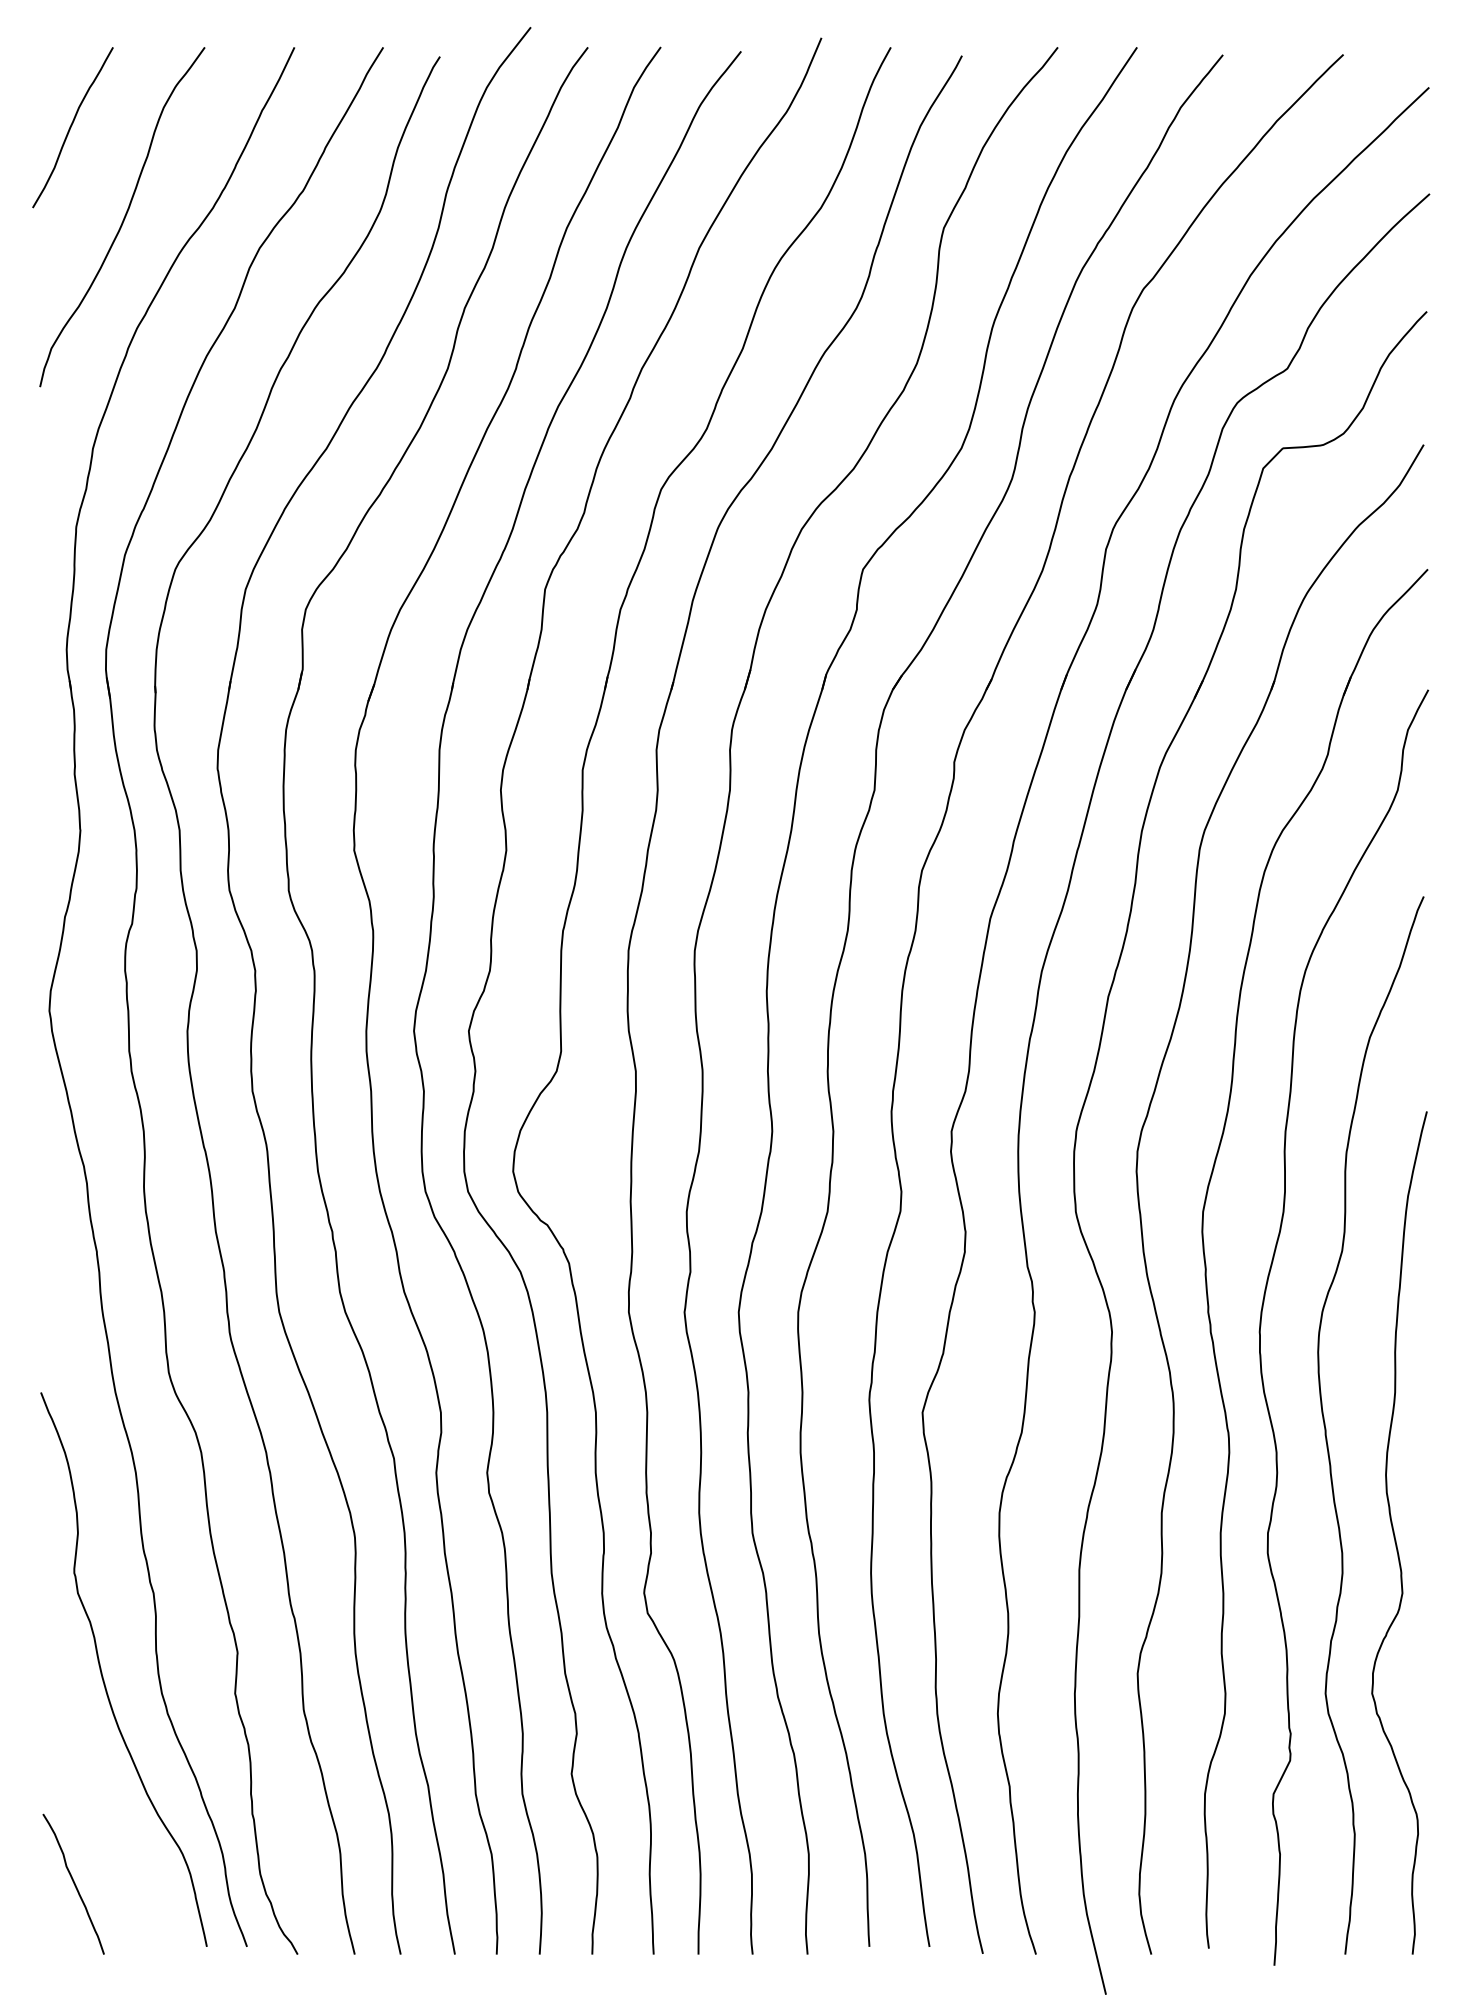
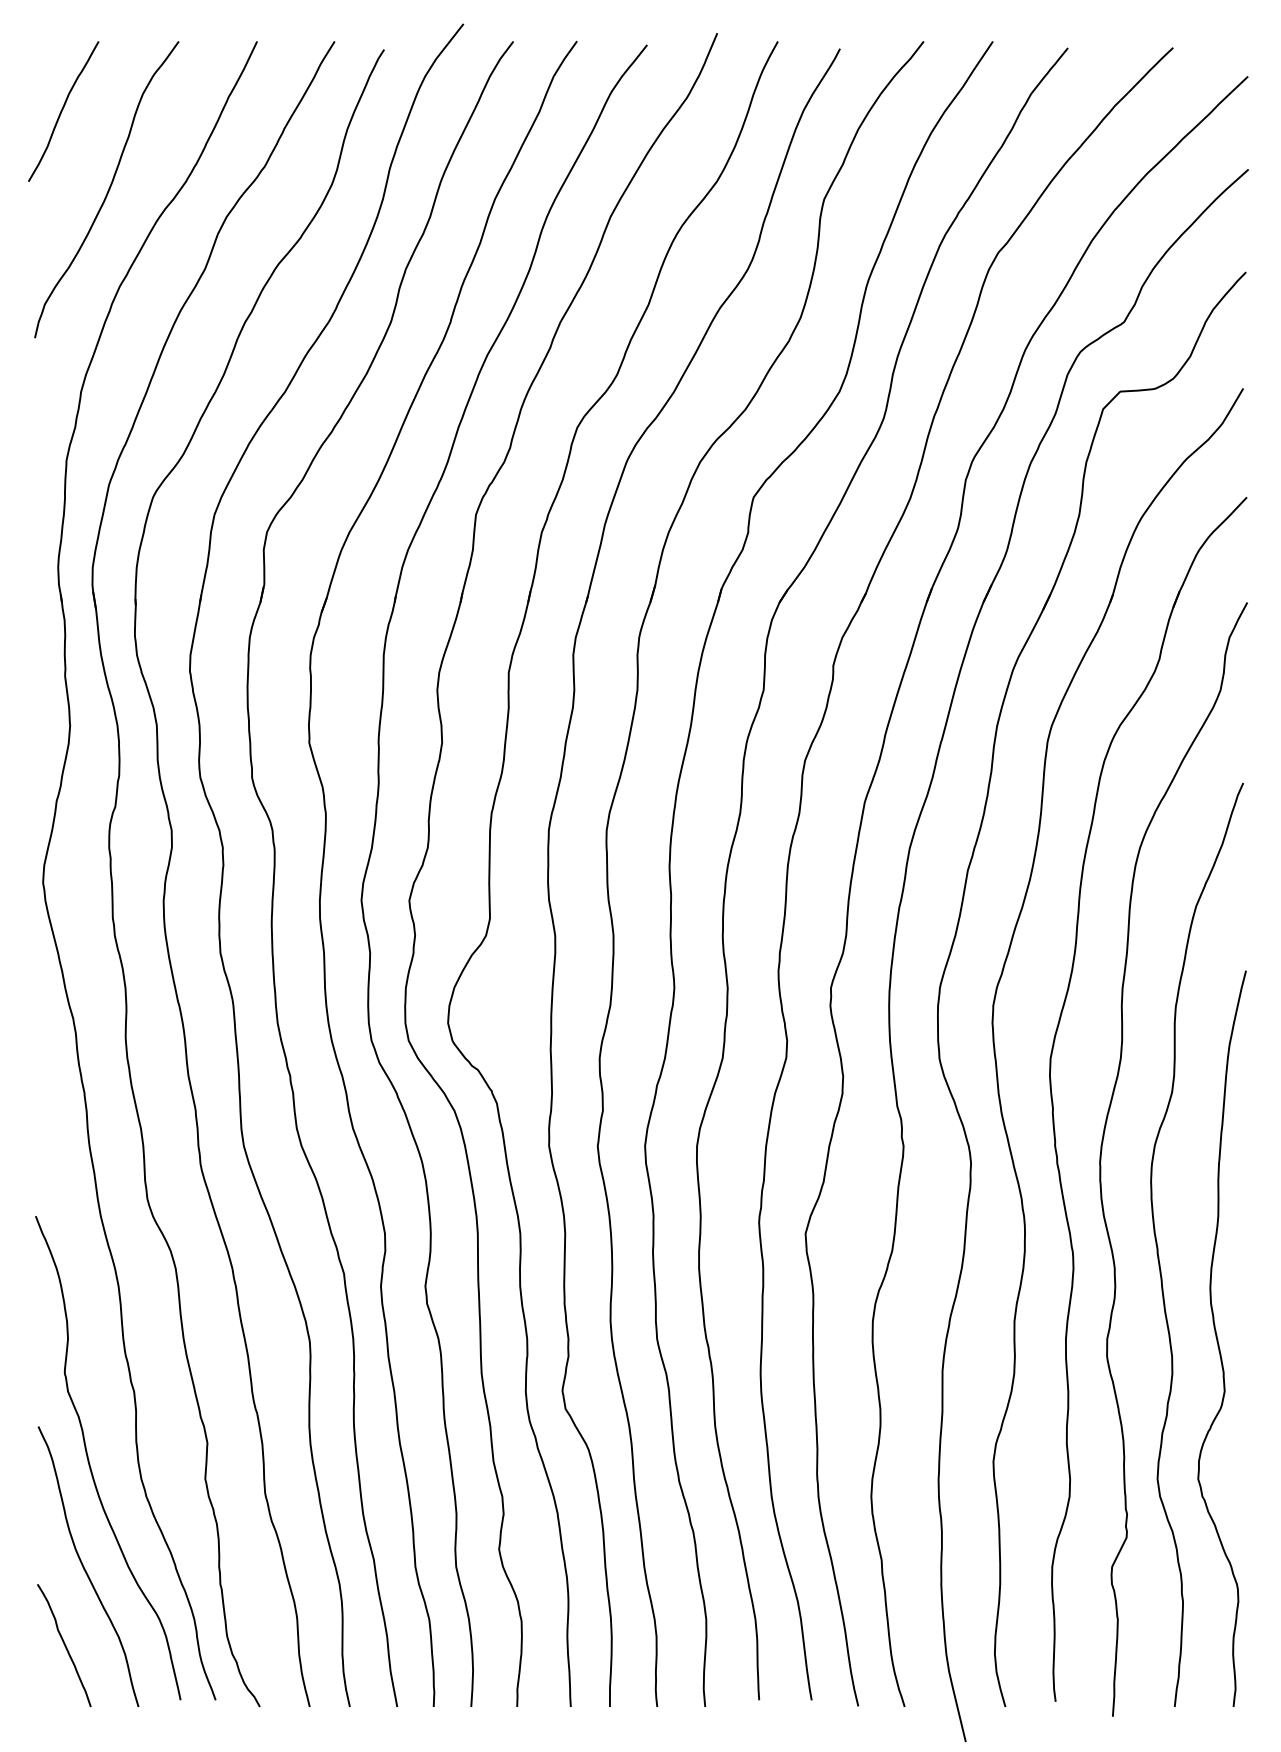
curve: (97, 1795) -> (85, 1568), added

